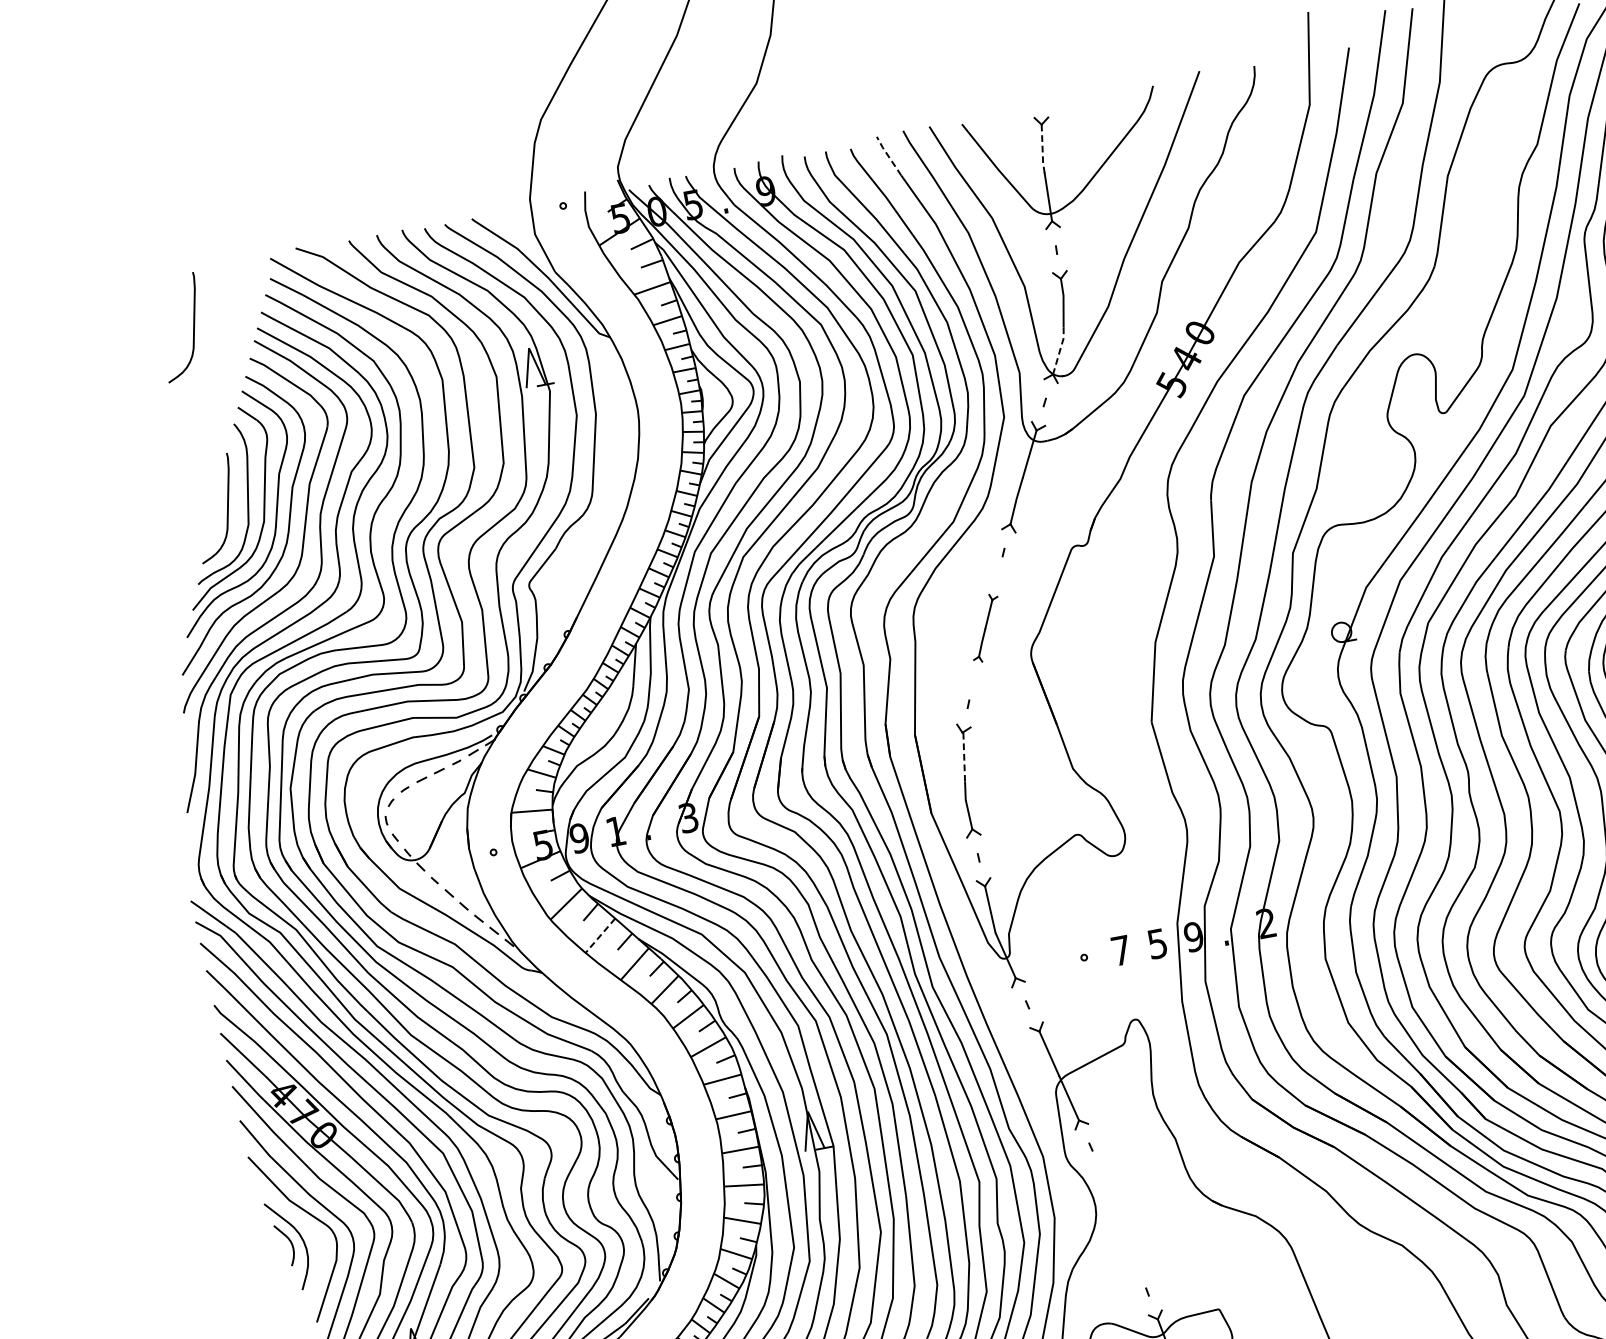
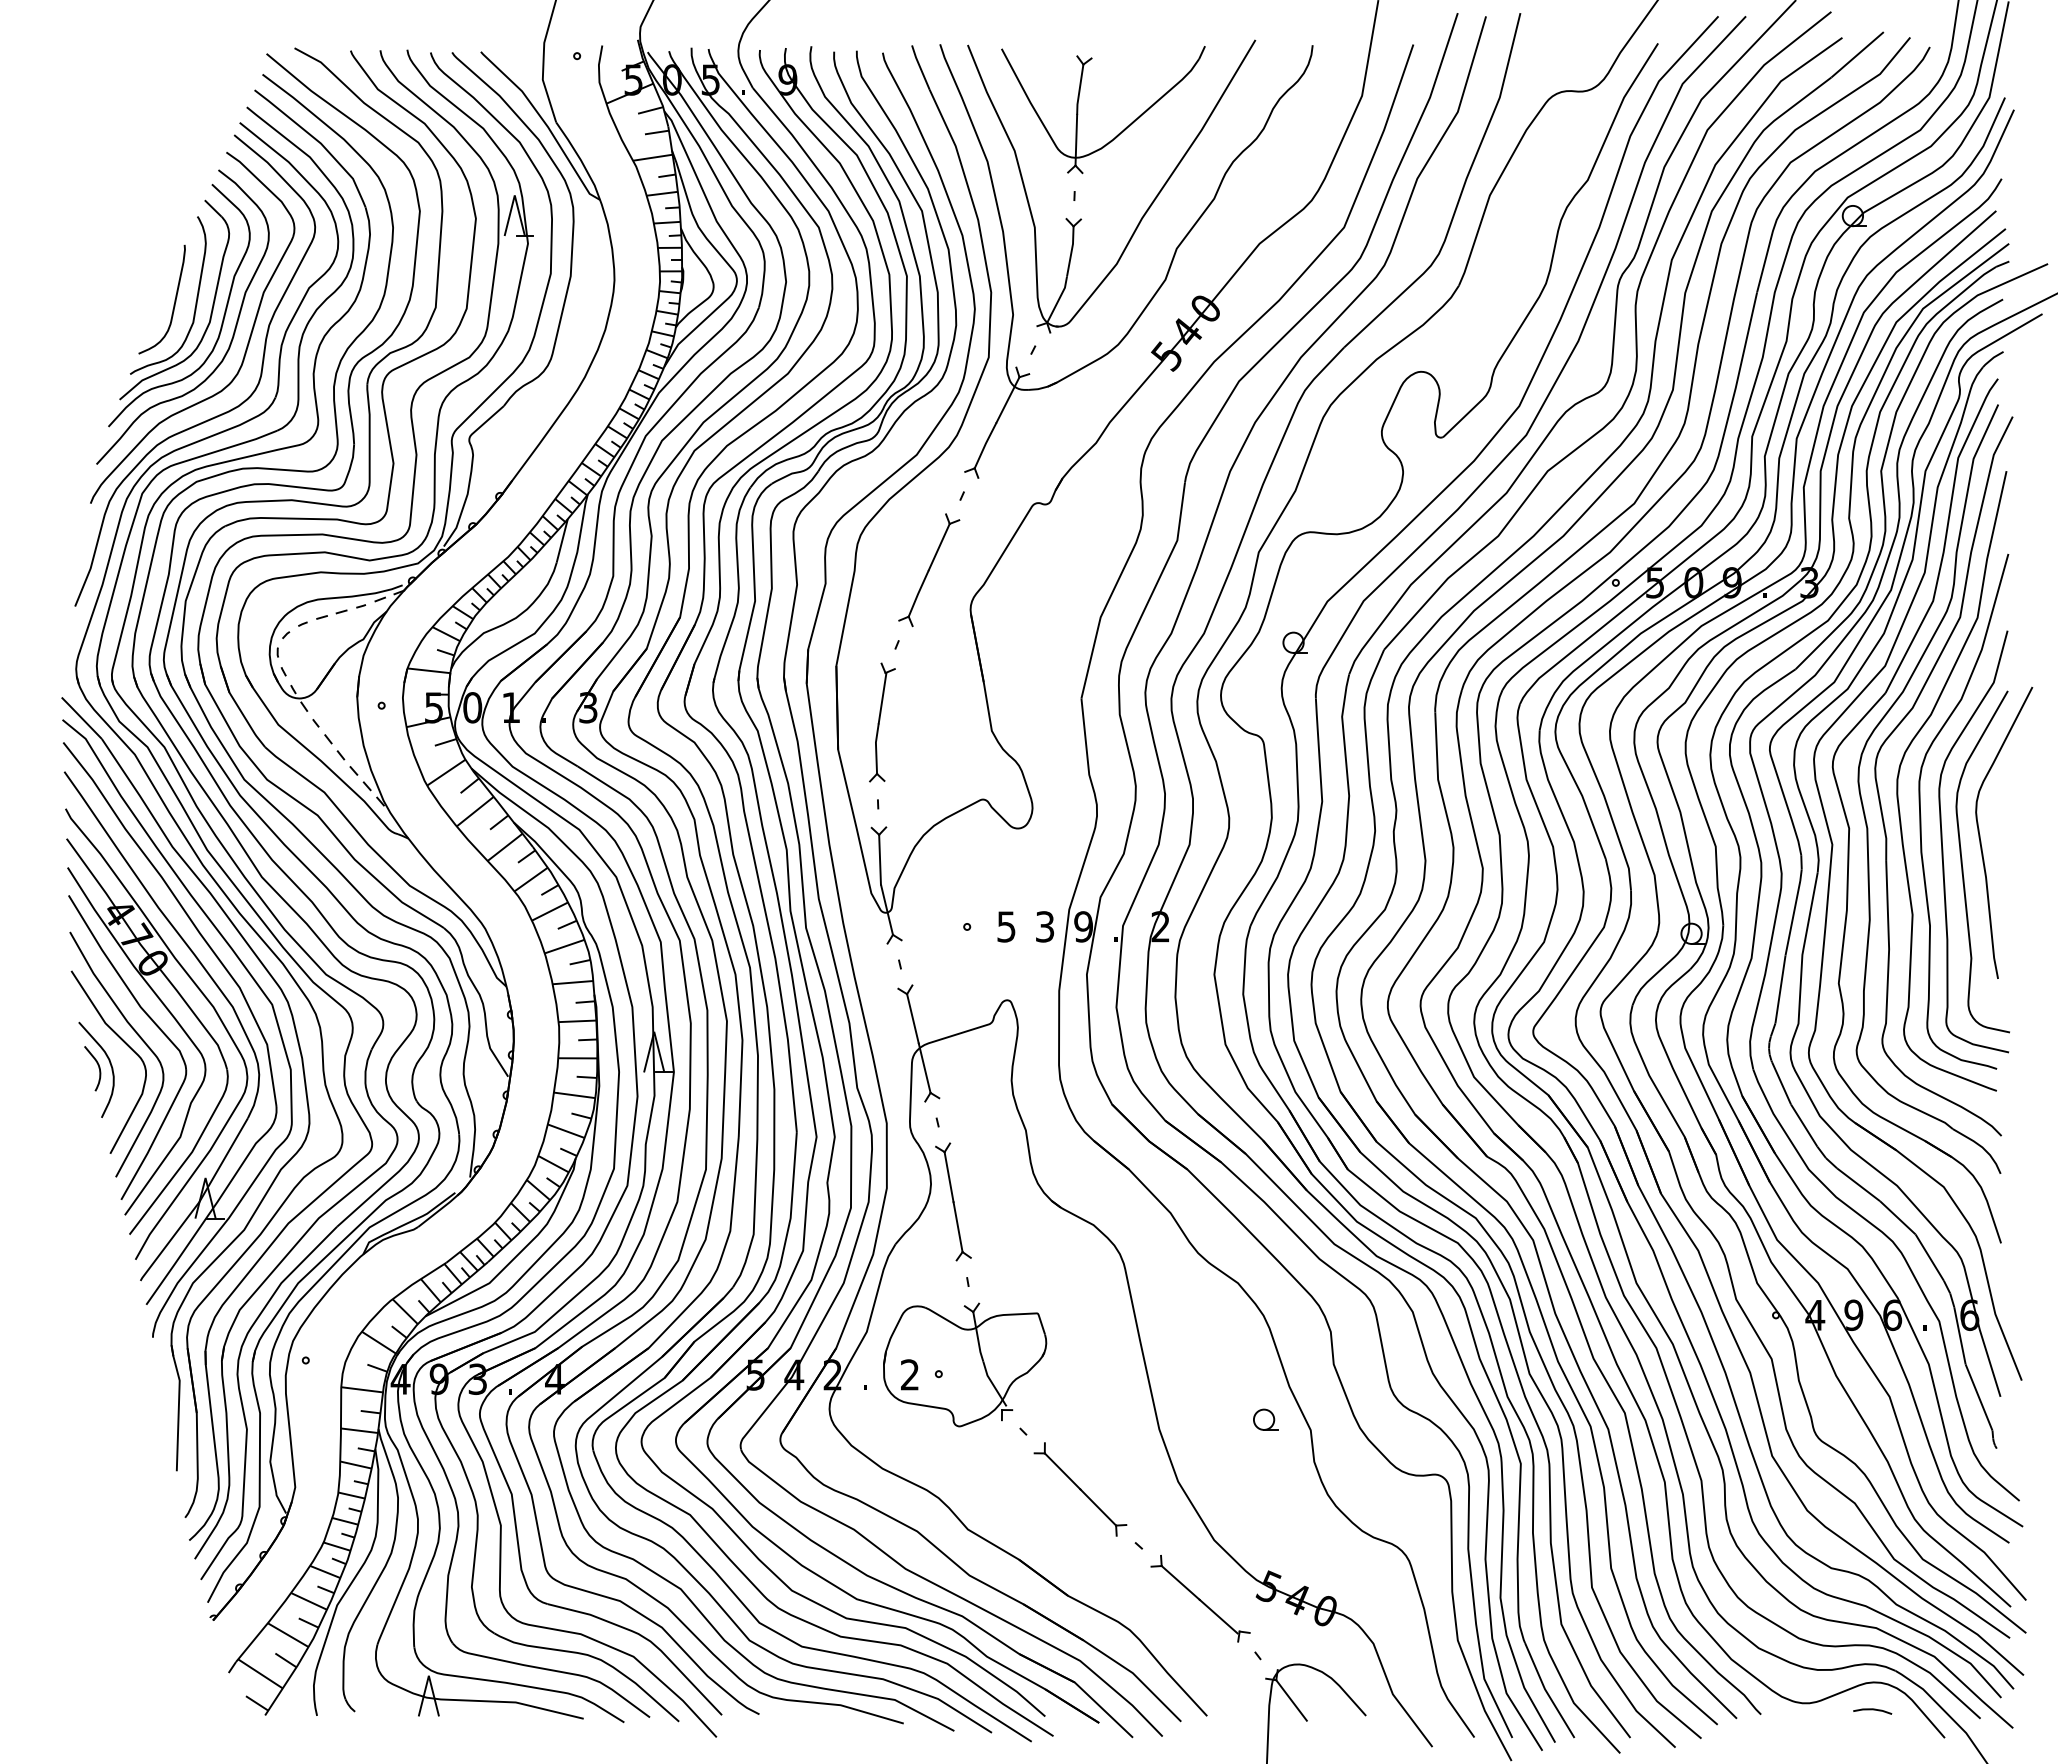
line: (1042, 149) -> (1079, 90), dashed -> solid
line: (887, 155) -> (919, 66), dashed -> solid
curve: (192, 325) -> (174, 107), removed
line: (1059, 351) -> (1058, 300), dashed -> solid
part: (985, 628) -> (929, 570), size x1.67
line: (964, 757) -> (882, 698), dashed -> solid
text: (579, 838) -> (472, 707), 9 -> 0
line: (600, 935) -> (475, 811), dashed -> solid
text: (1157, 943) -> (1045, 926), 5 -> 3
text: (1121, 950) -> (1006, 926), 7 -> 5
part: (1119, 1218) -> (953, 1201), added

